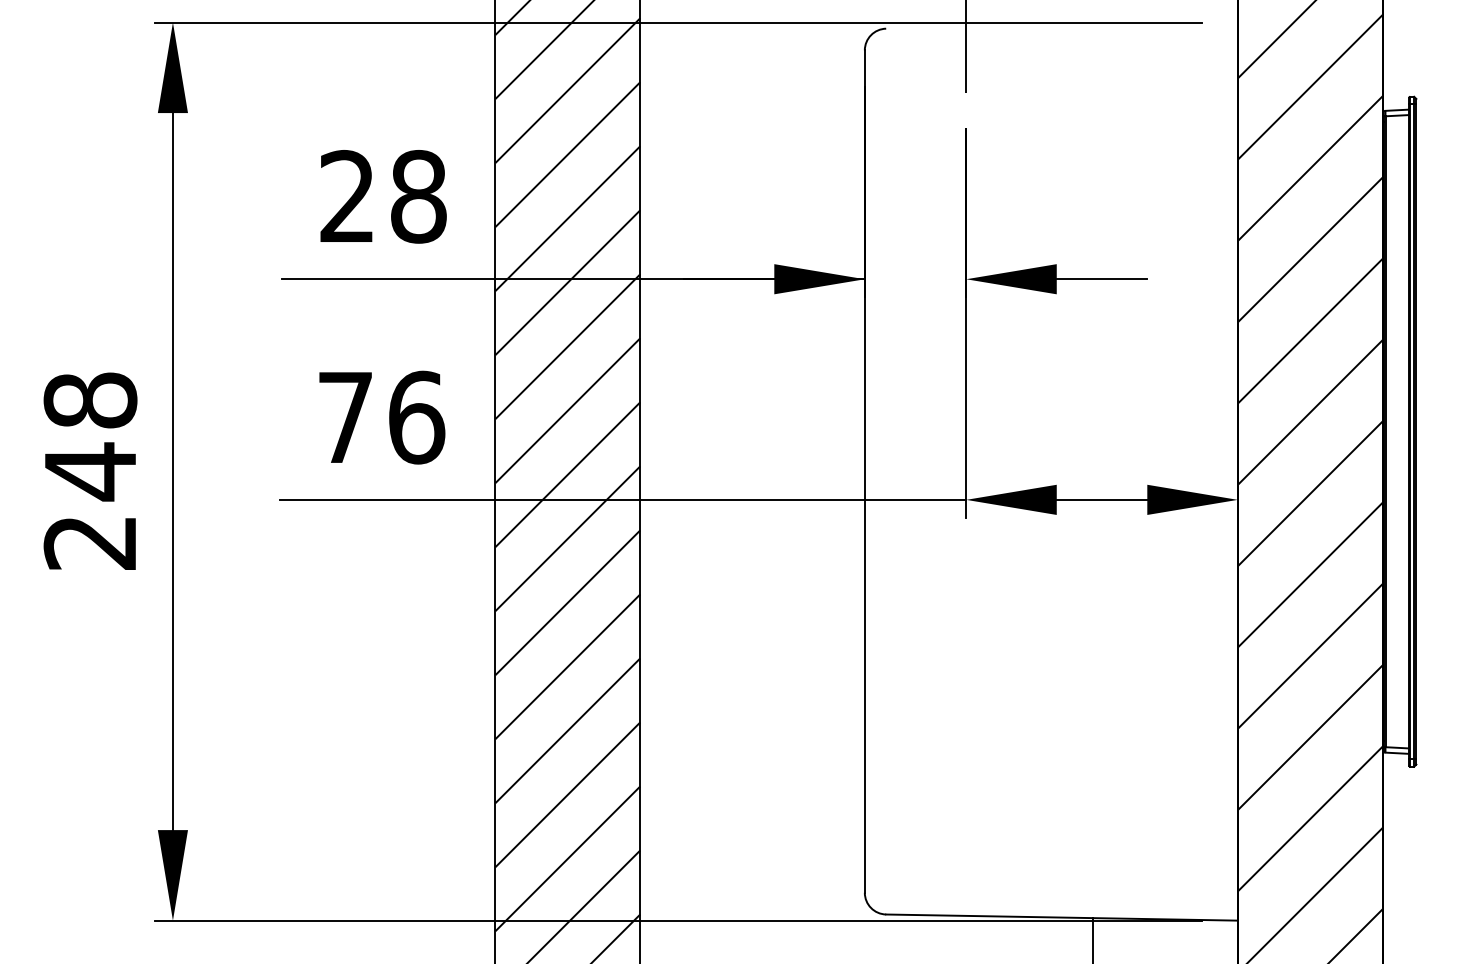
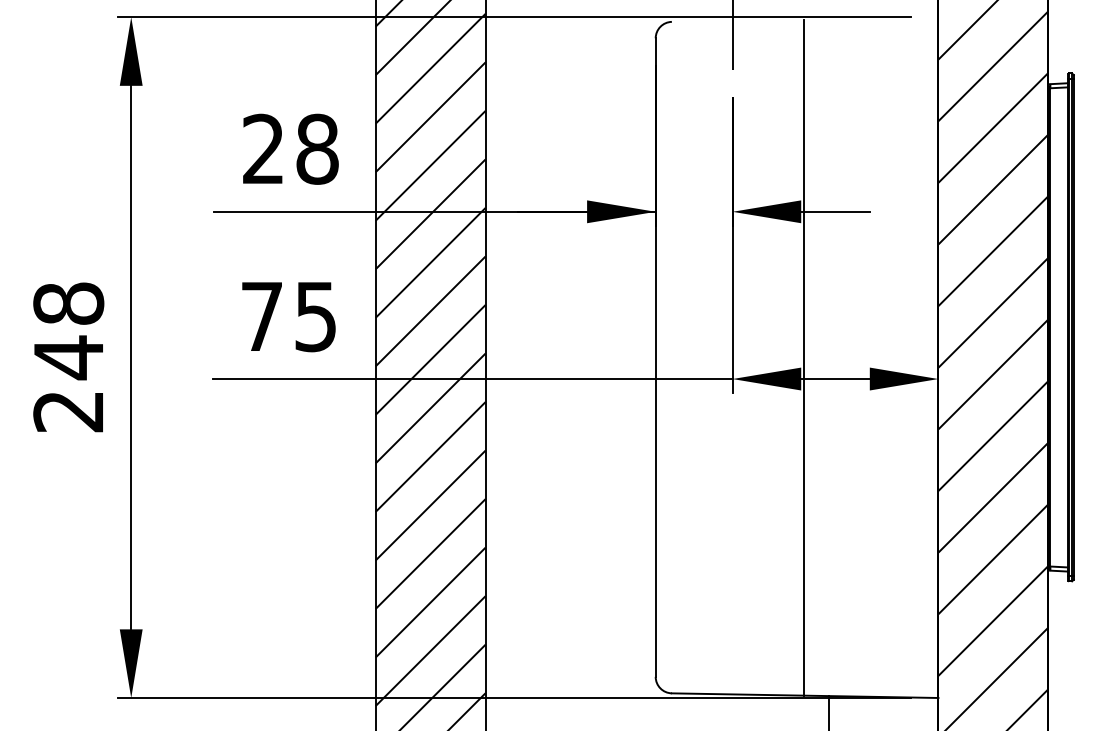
text: (417, 417) -> (316, 316), 76 -> 75
line: (1059, 471) -> (803, 357), added

